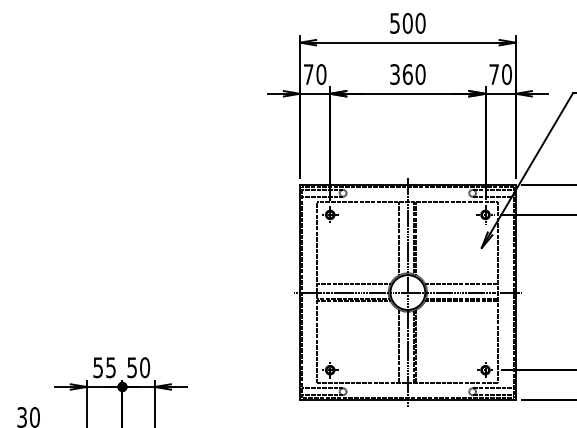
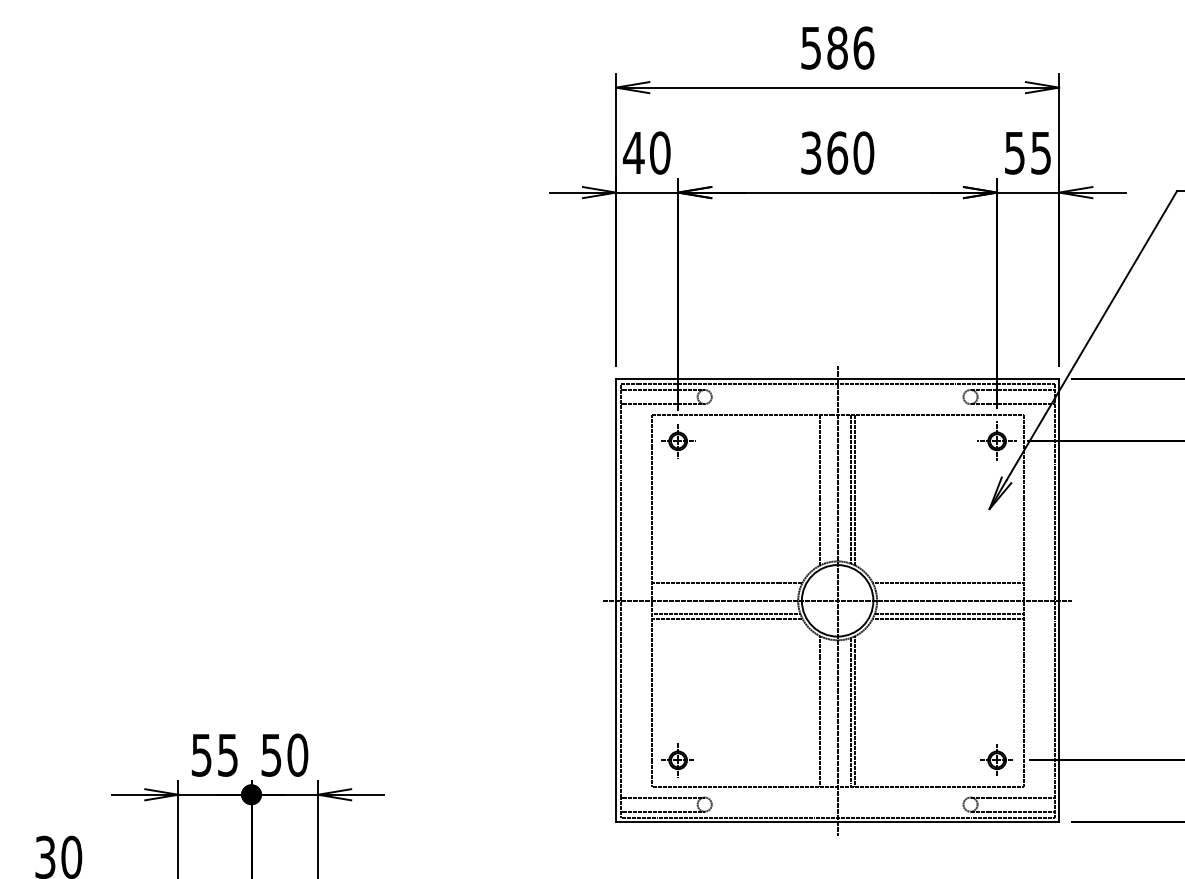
text: (413, 23) -> (849, 48), 500 -> 586
text: (308, 74) -> (633, 152), 70 -> 40
text: (500, 74) -> (1027, 152), 70 -> 55

